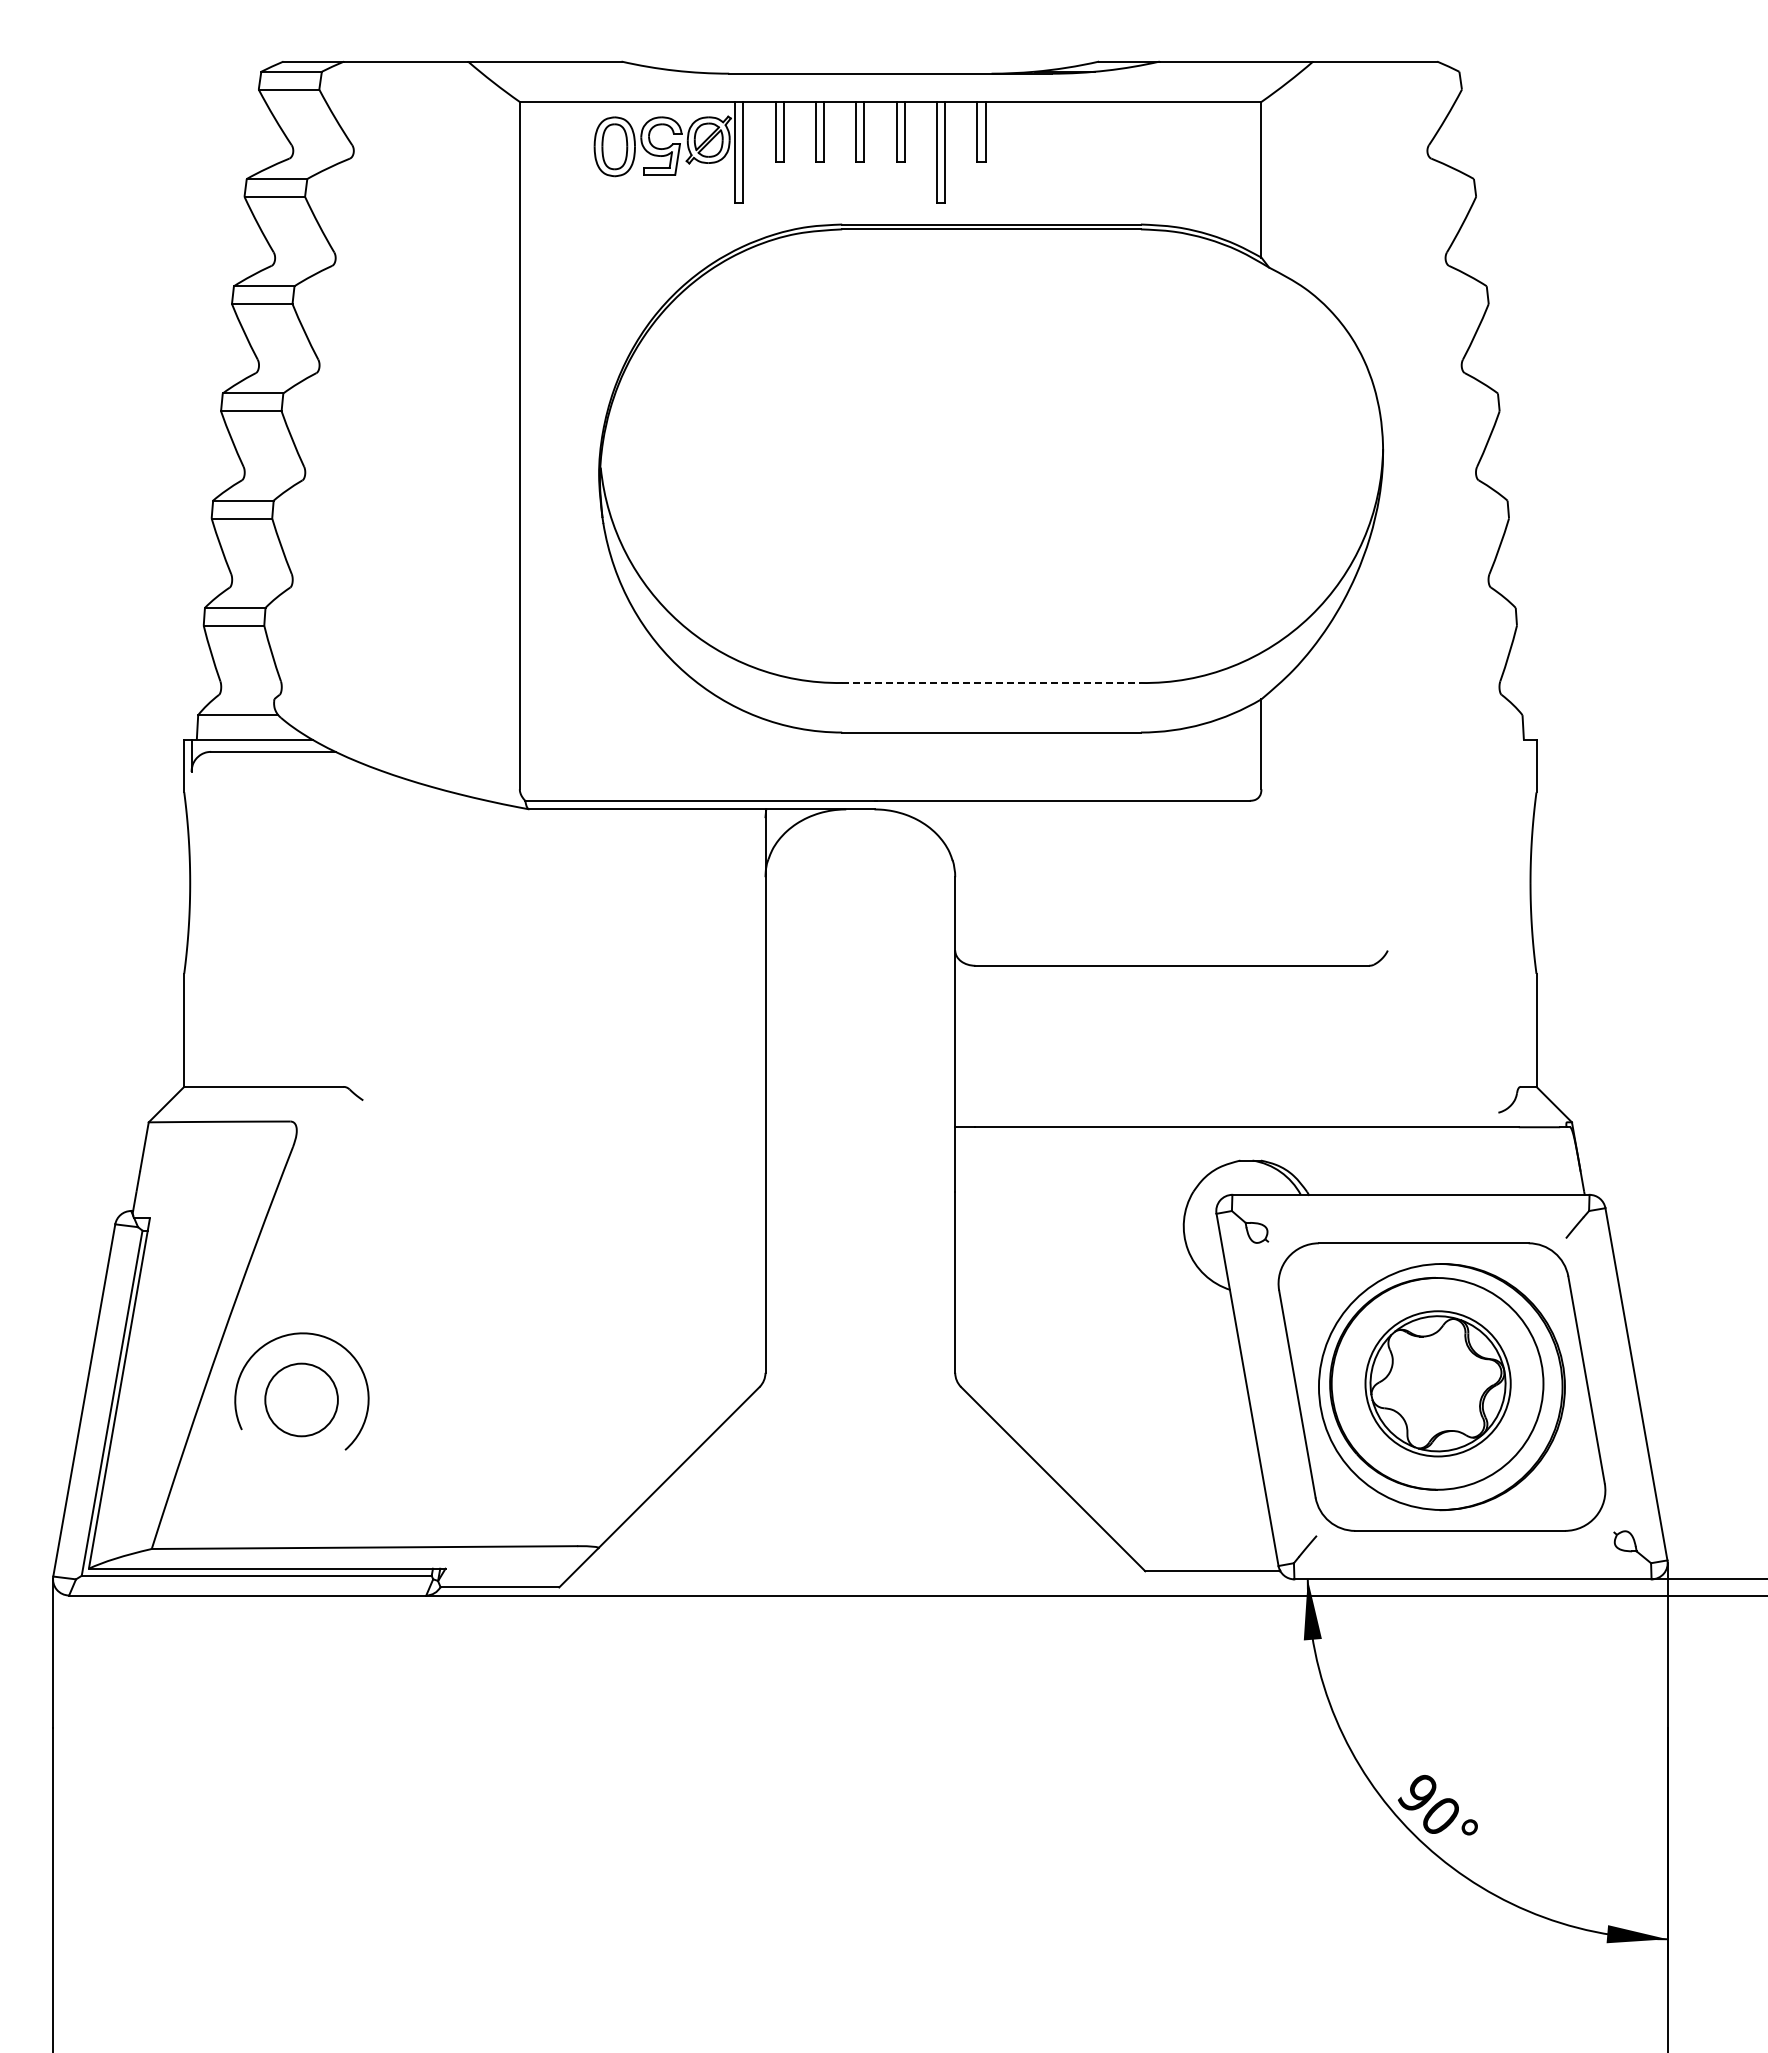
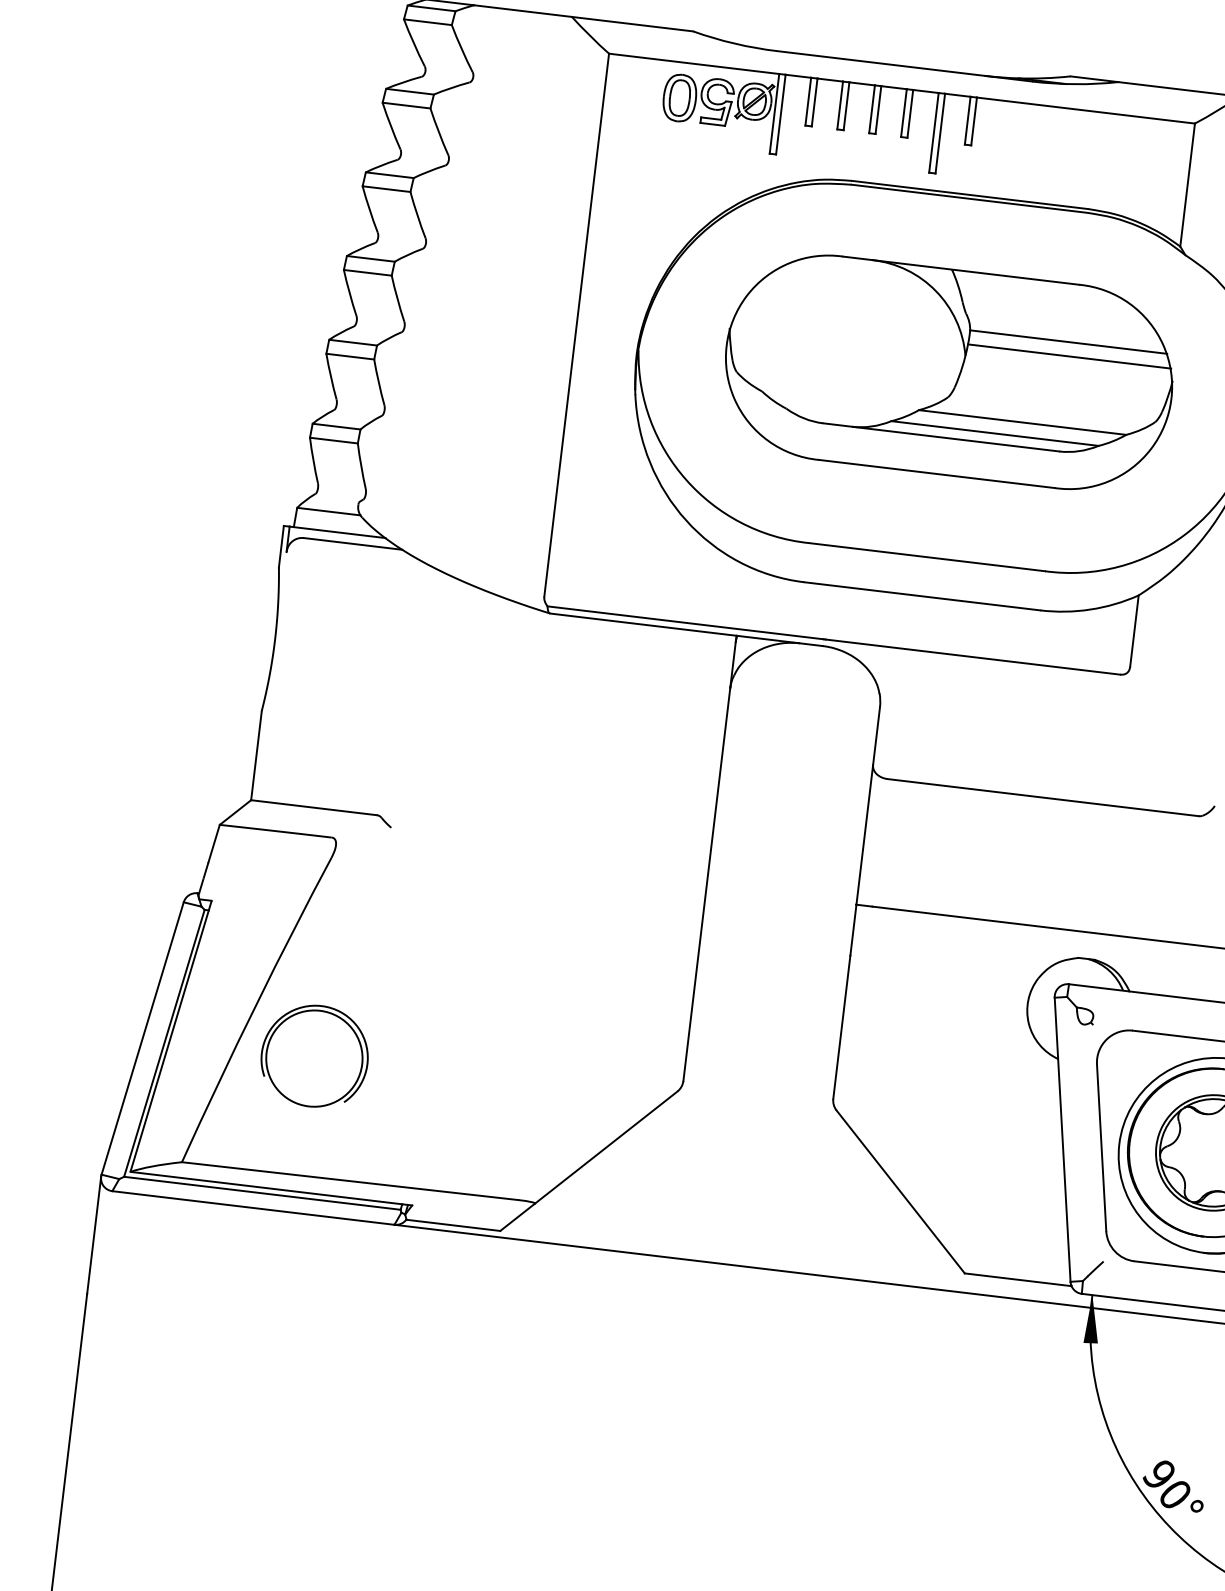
part: (991, 448) -> (949, 371), added
line: (992, 682) -> (927, 556), dashed -> solid
circle: (301, 1399) -> (314, 1058), size x1.67

